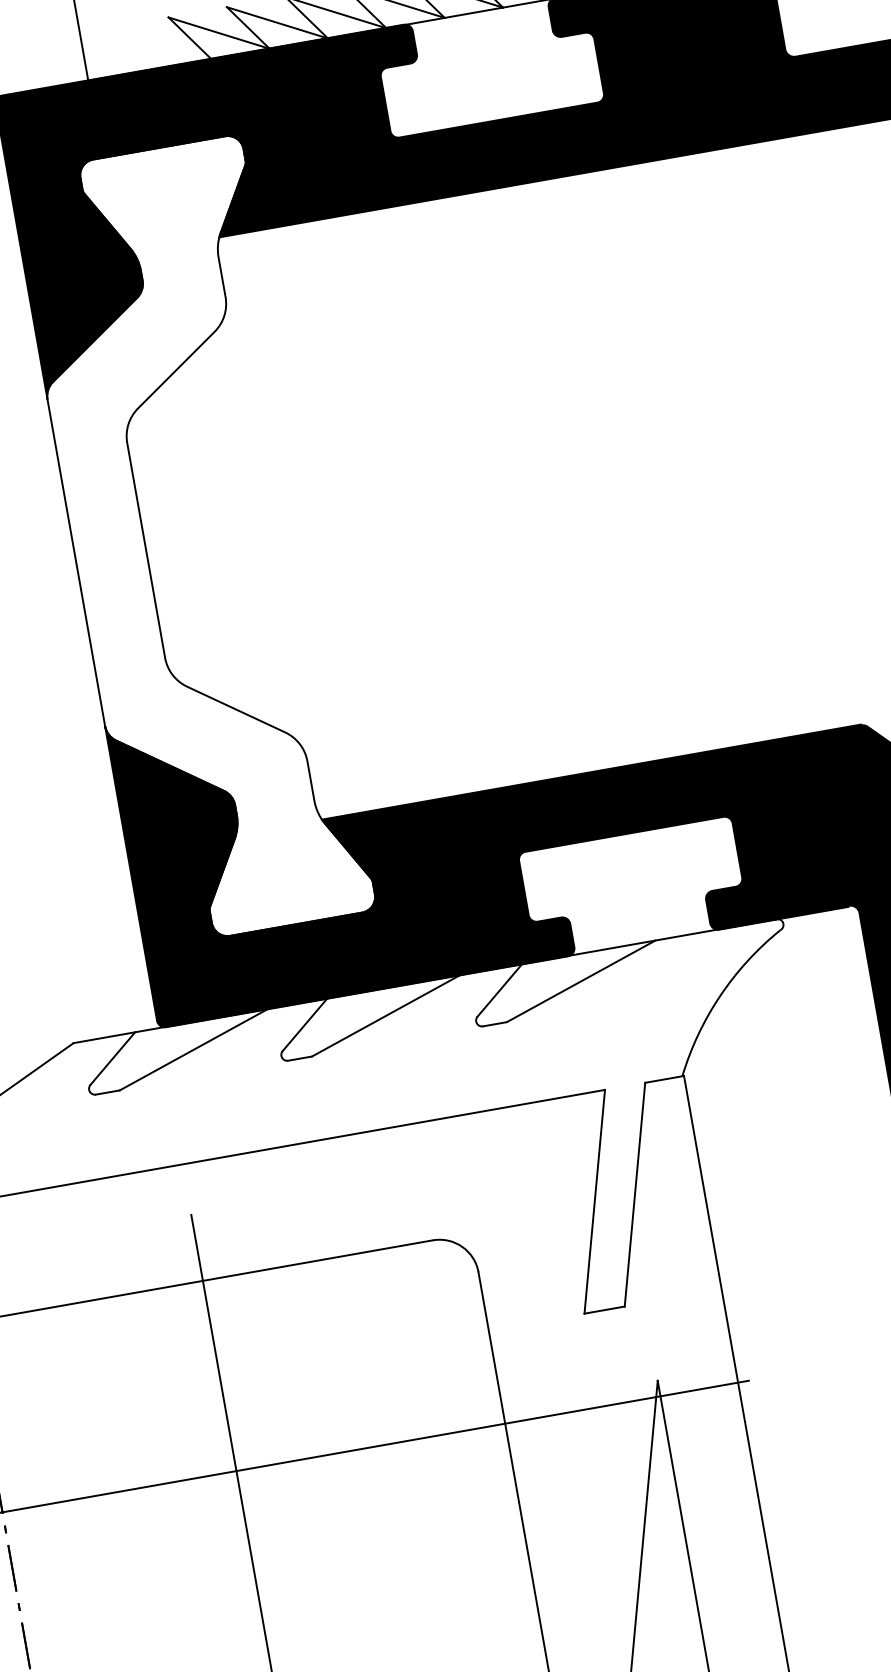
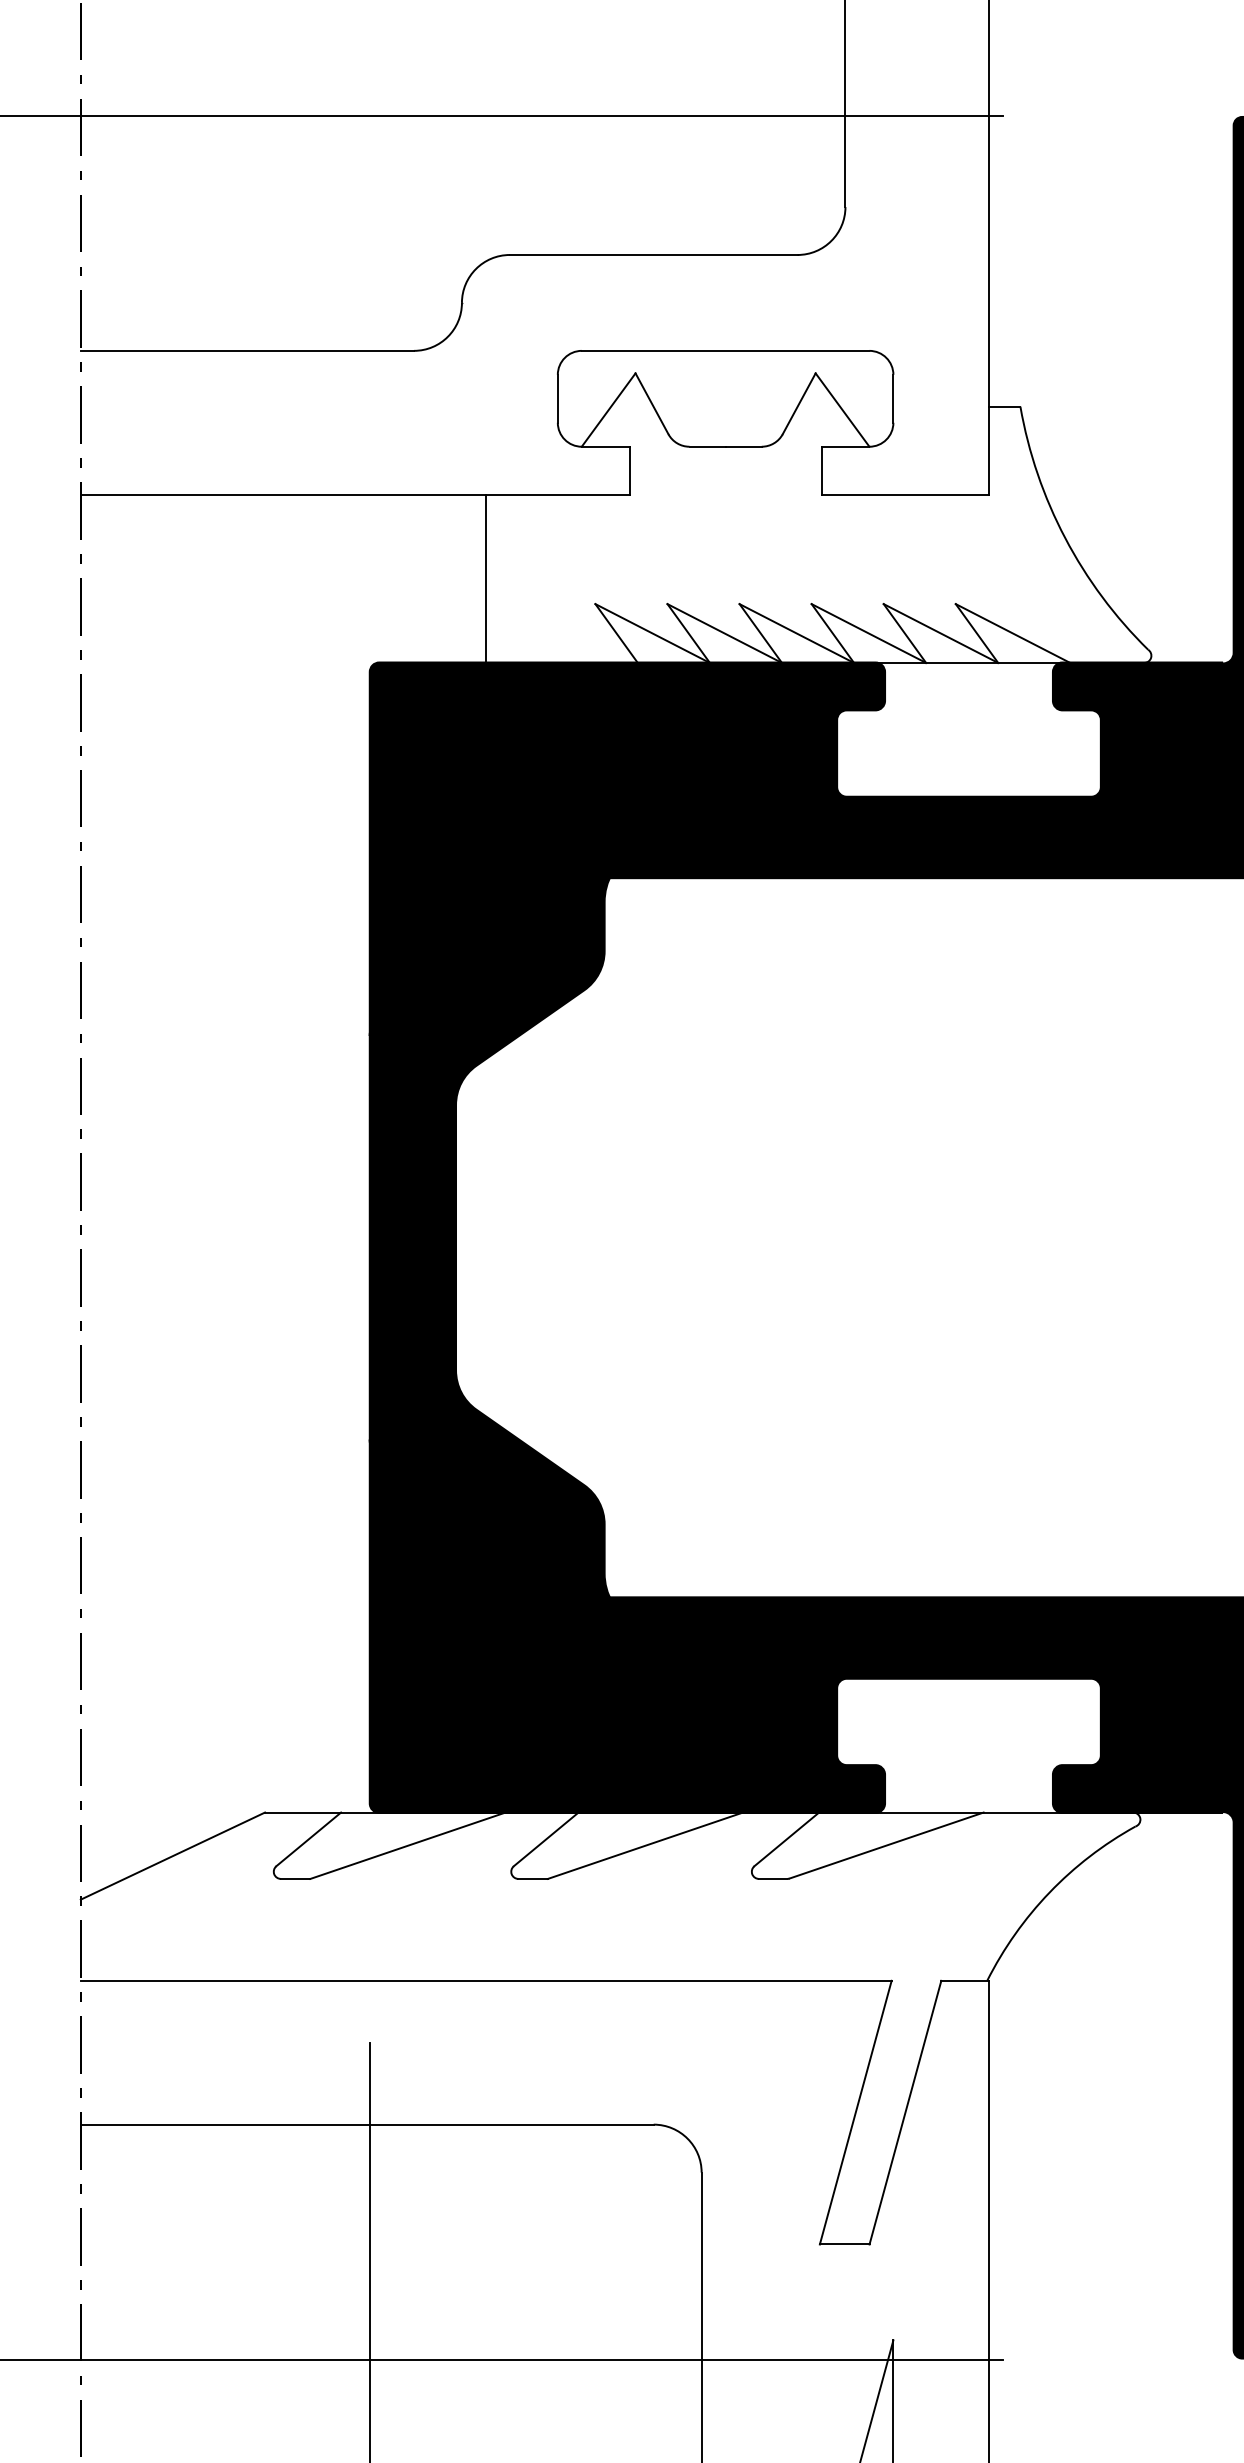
fill: (192, 542) -> (513, 1237), added

